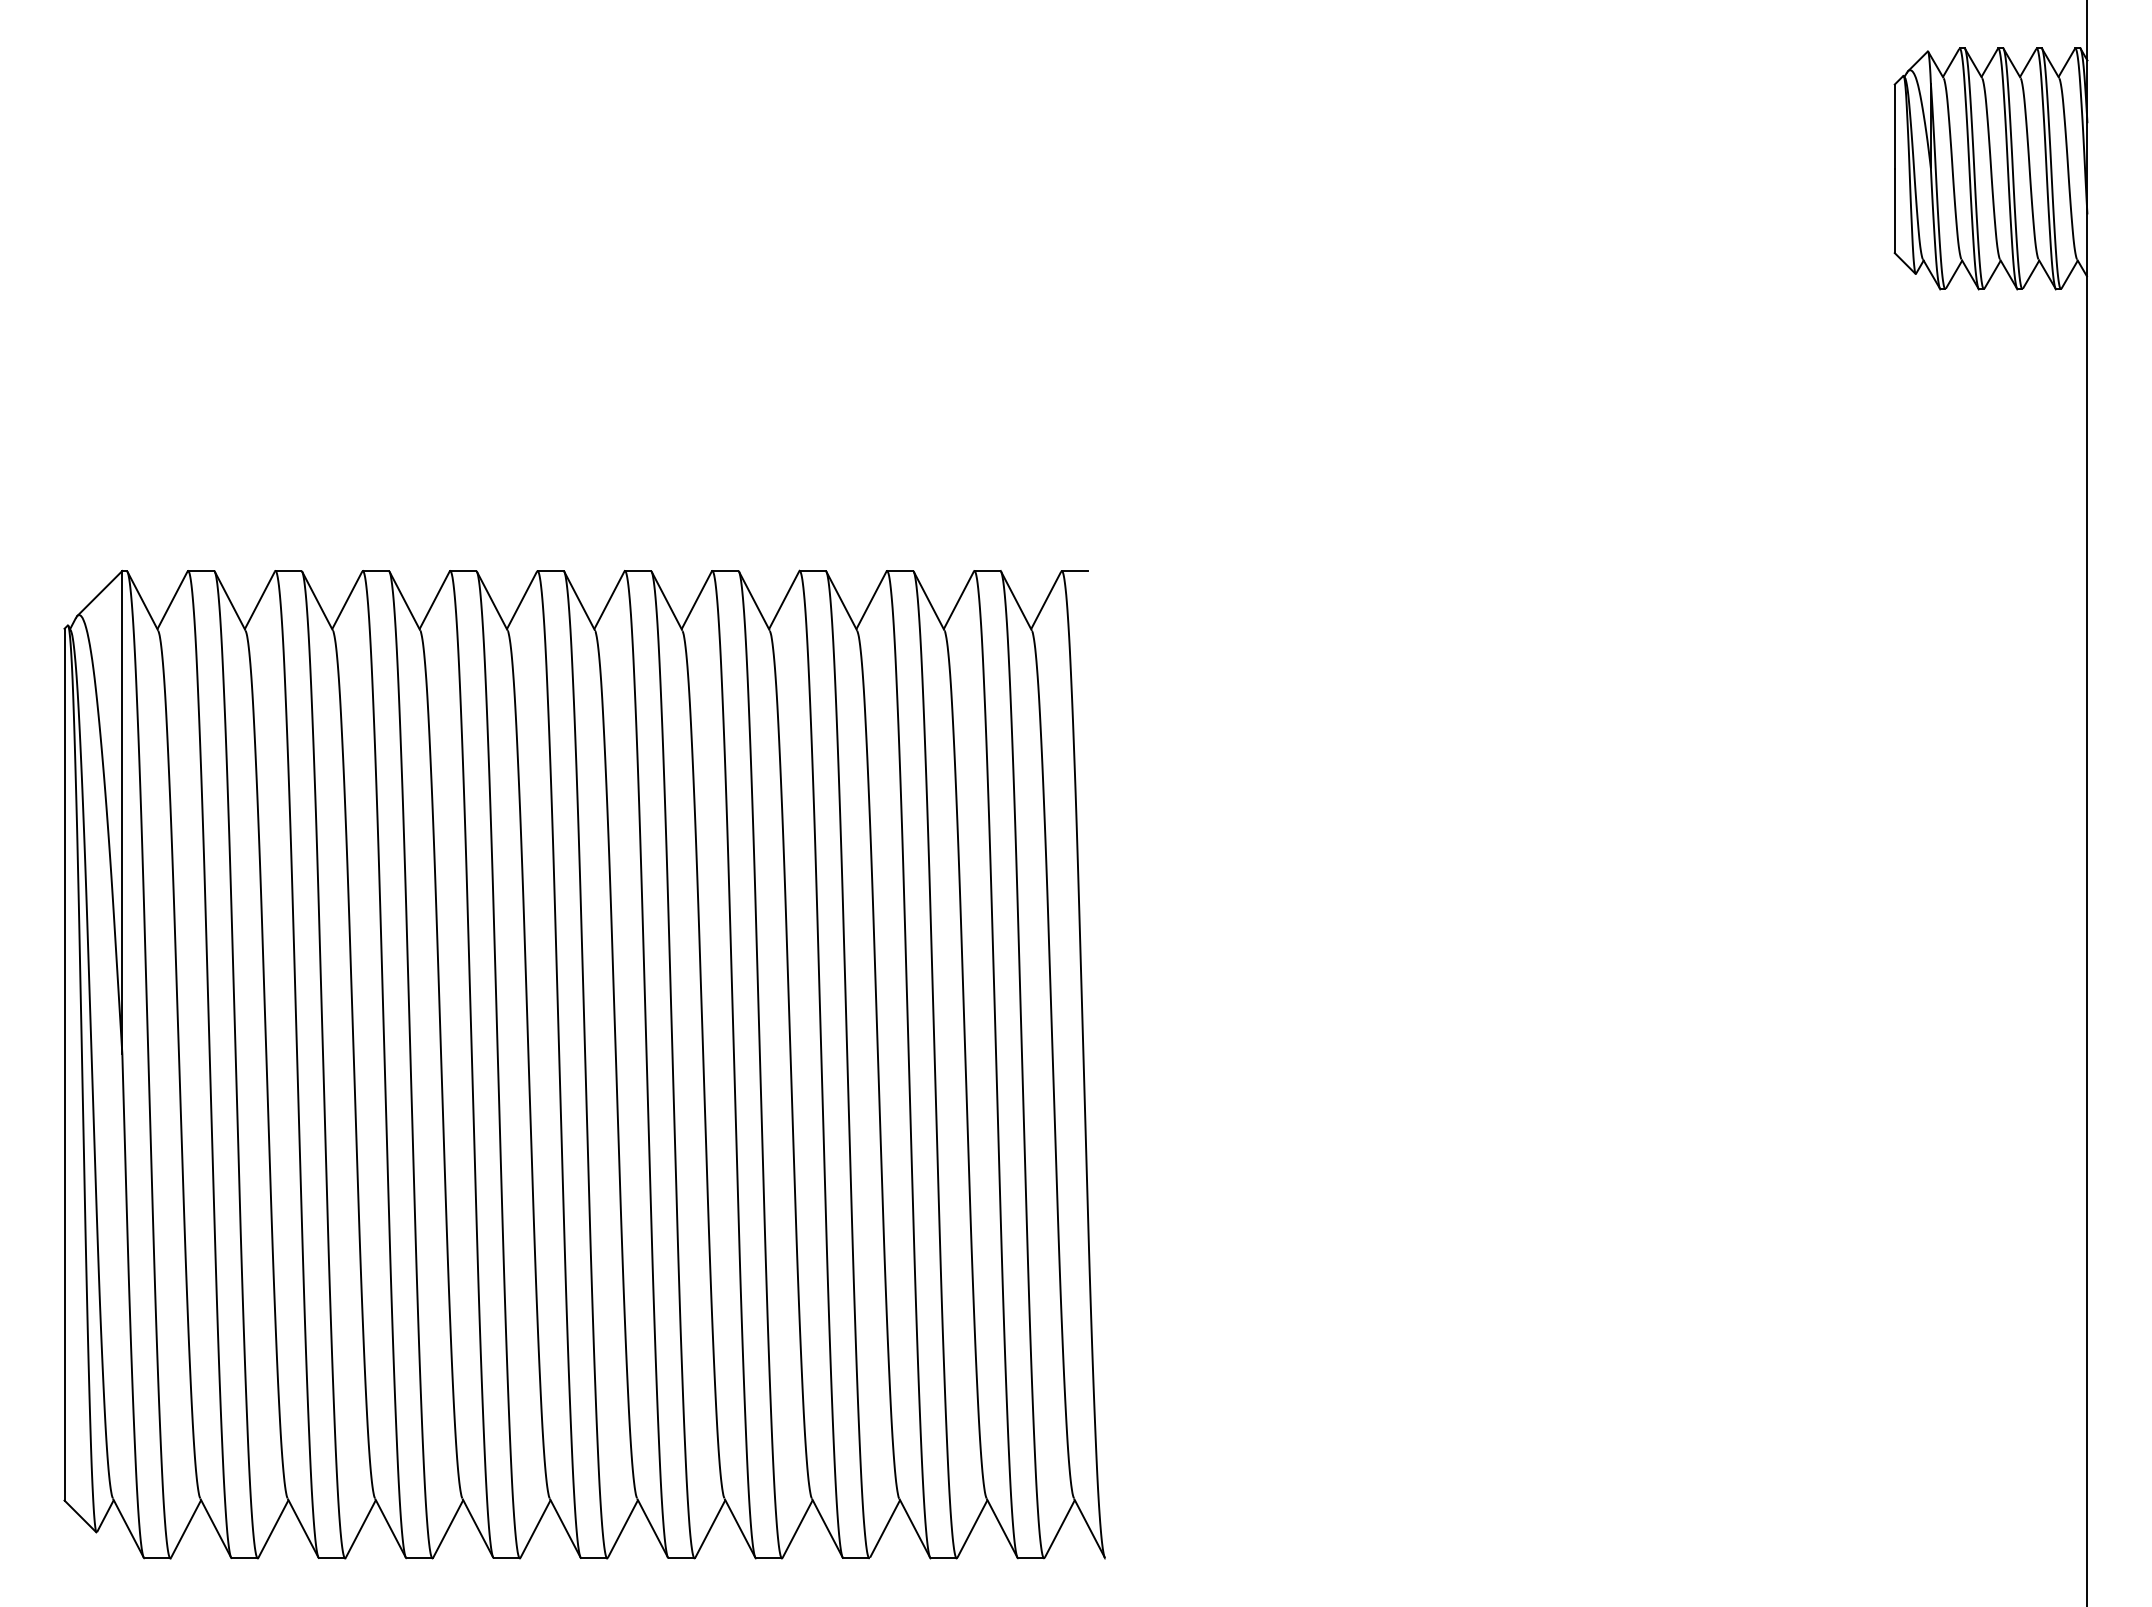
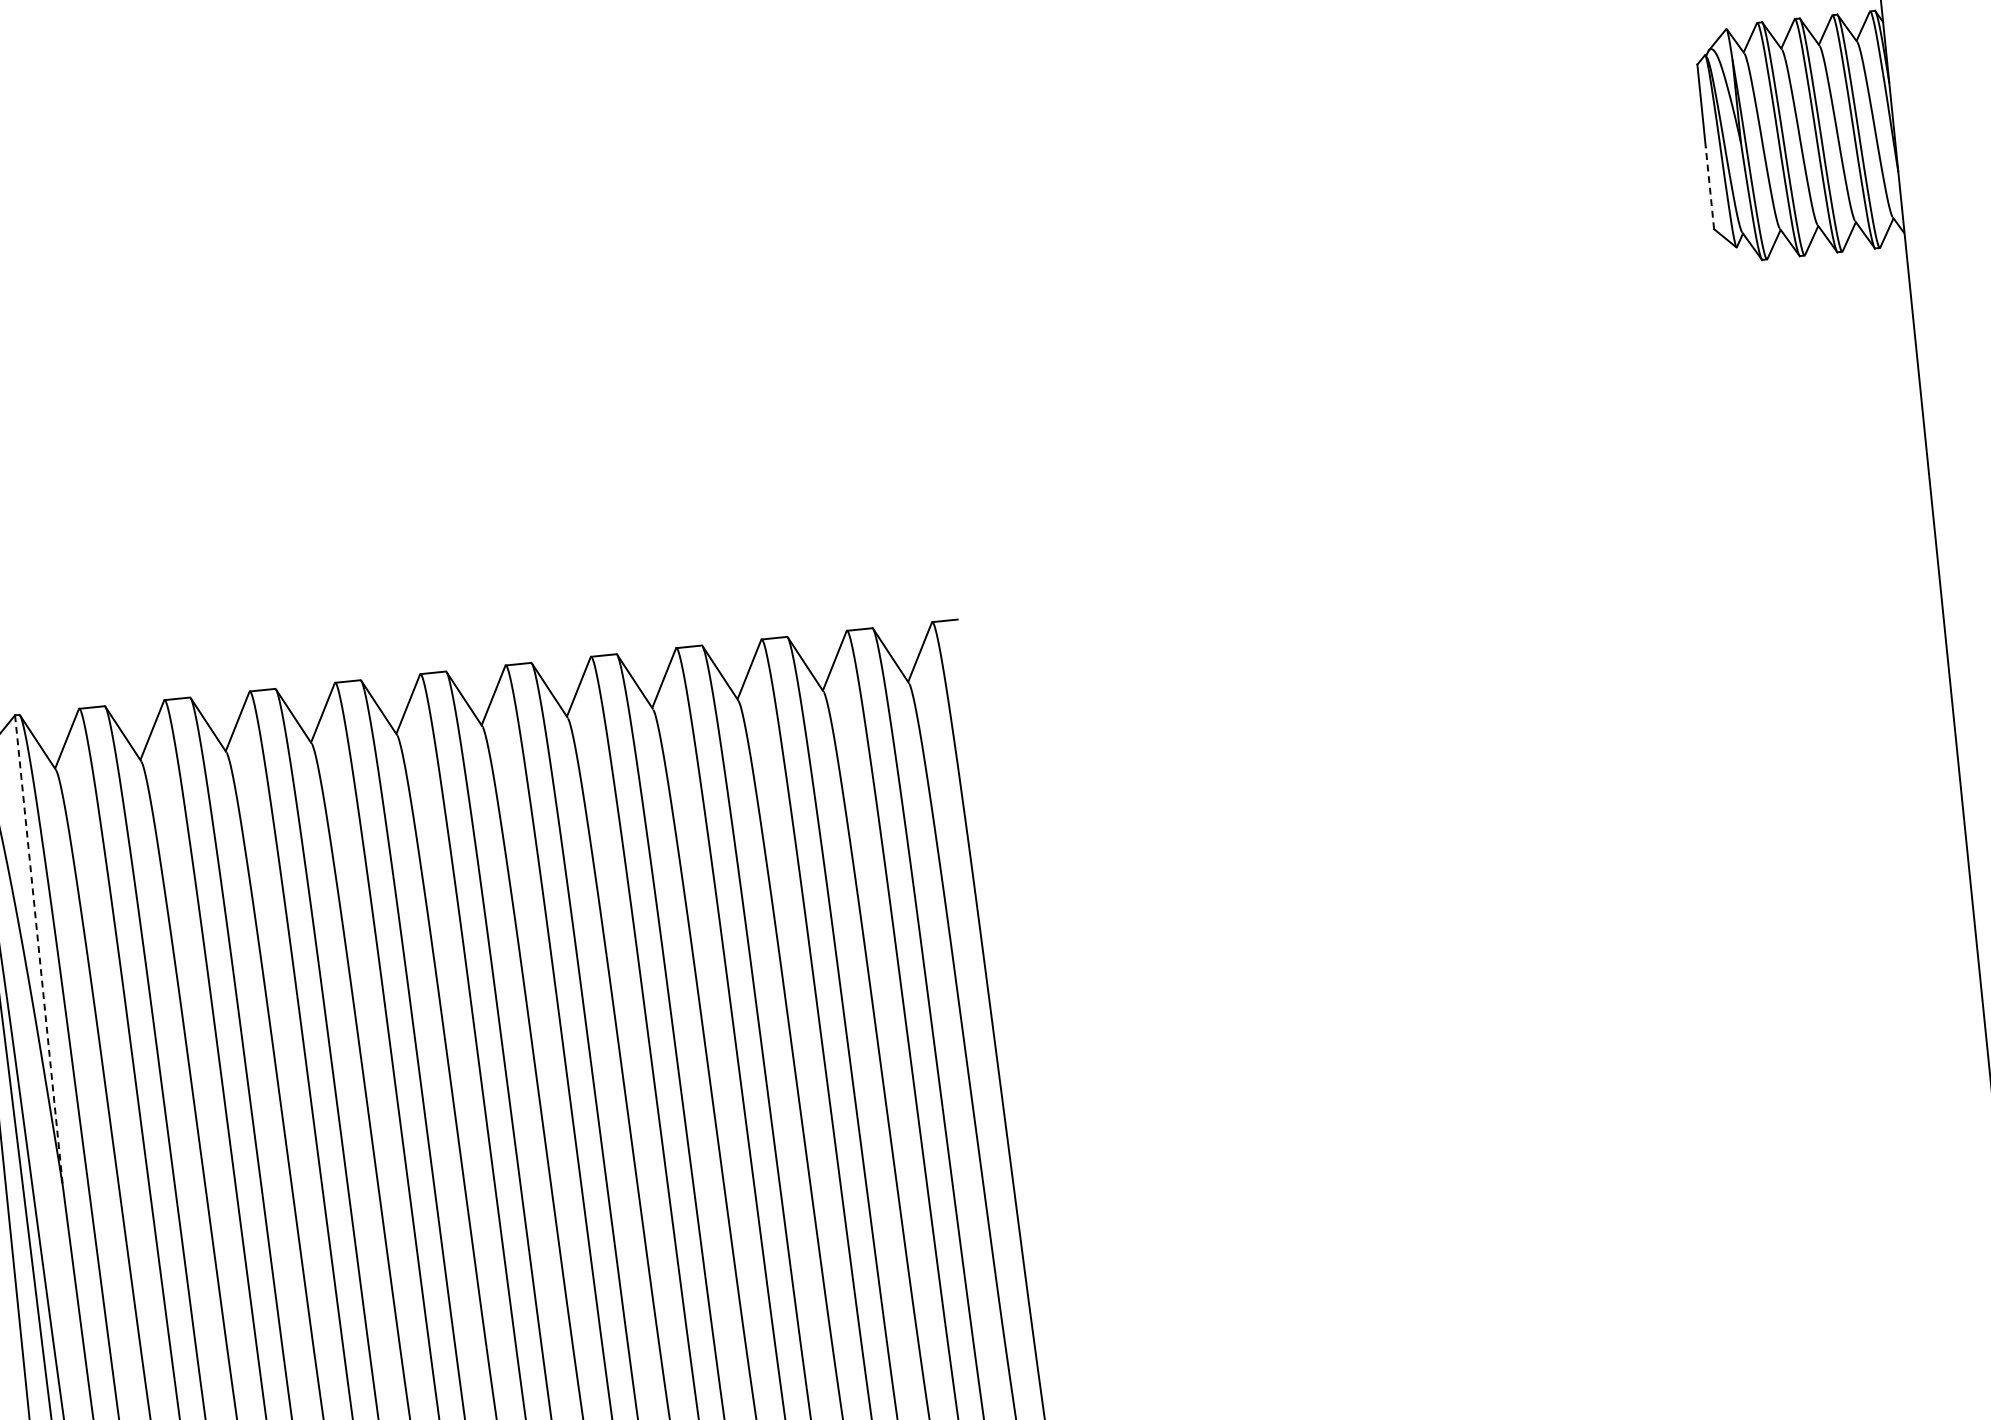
line: (1894, 210) -> (1709, 187), solid -> dashed
line: (122, 812) -> (39, 951), solid -> dashed

